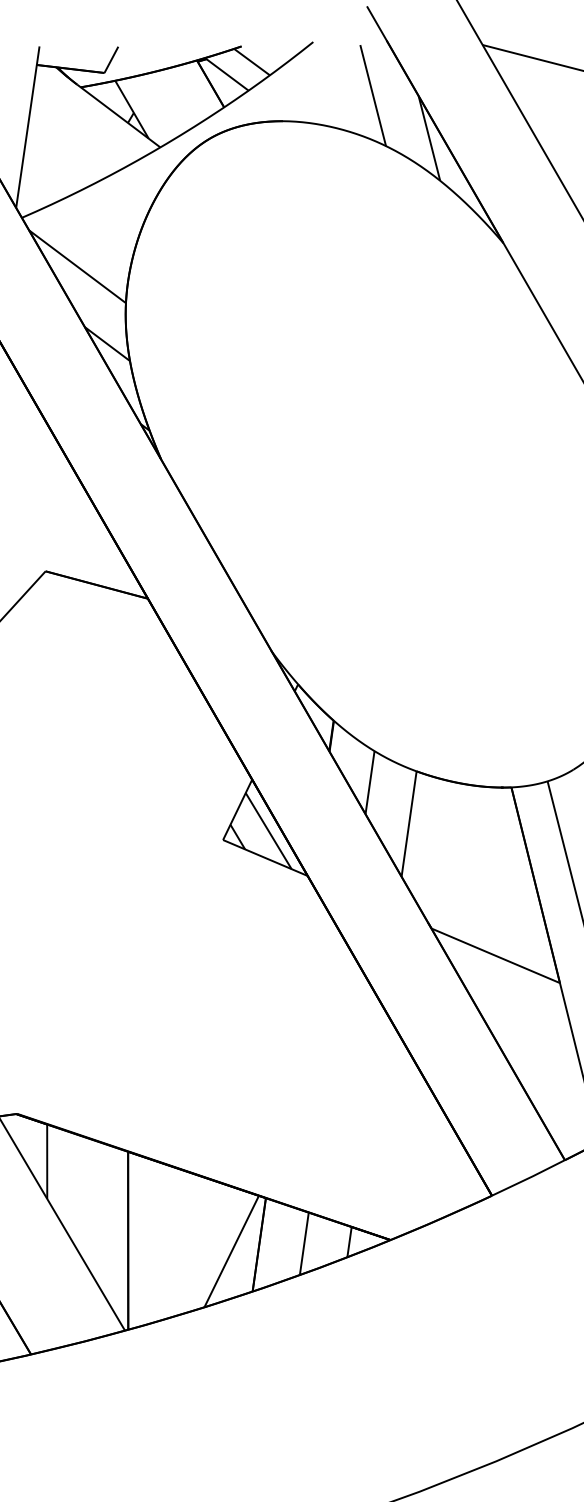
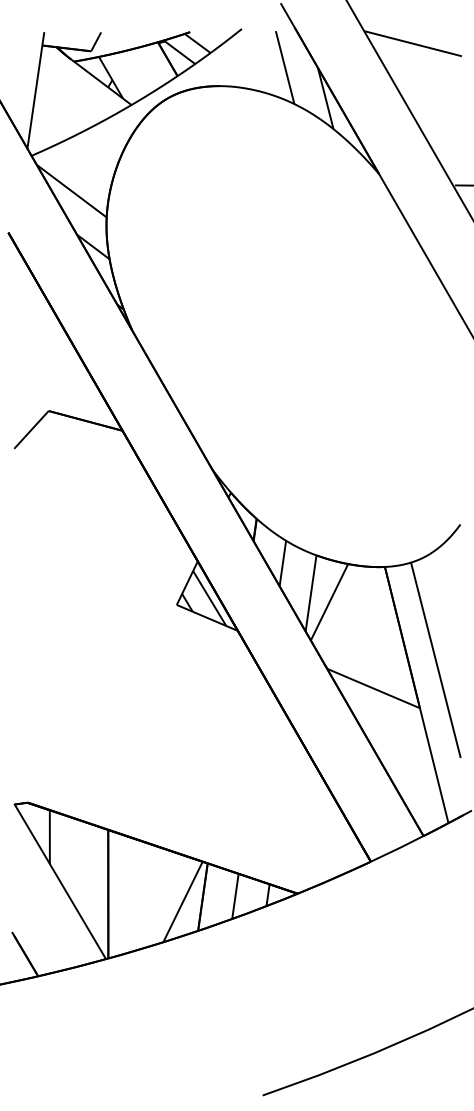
line: (434, 836) -> (329, 602), added

